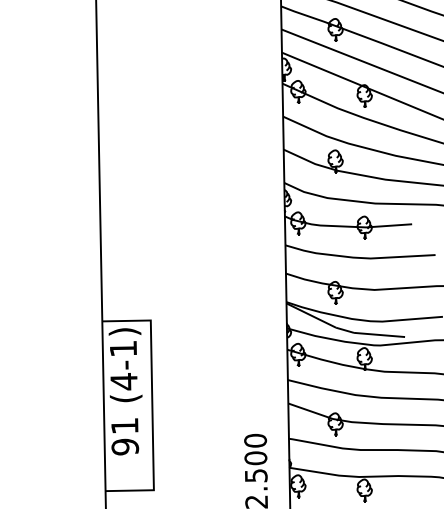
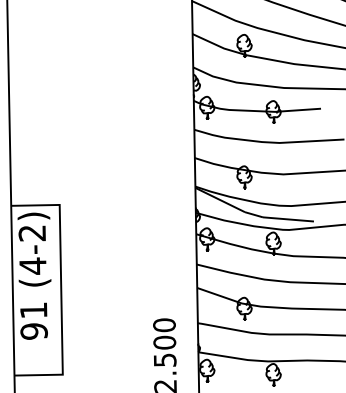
text: (122, 348) -> (31, 232), (4-1) -> (4-2)

